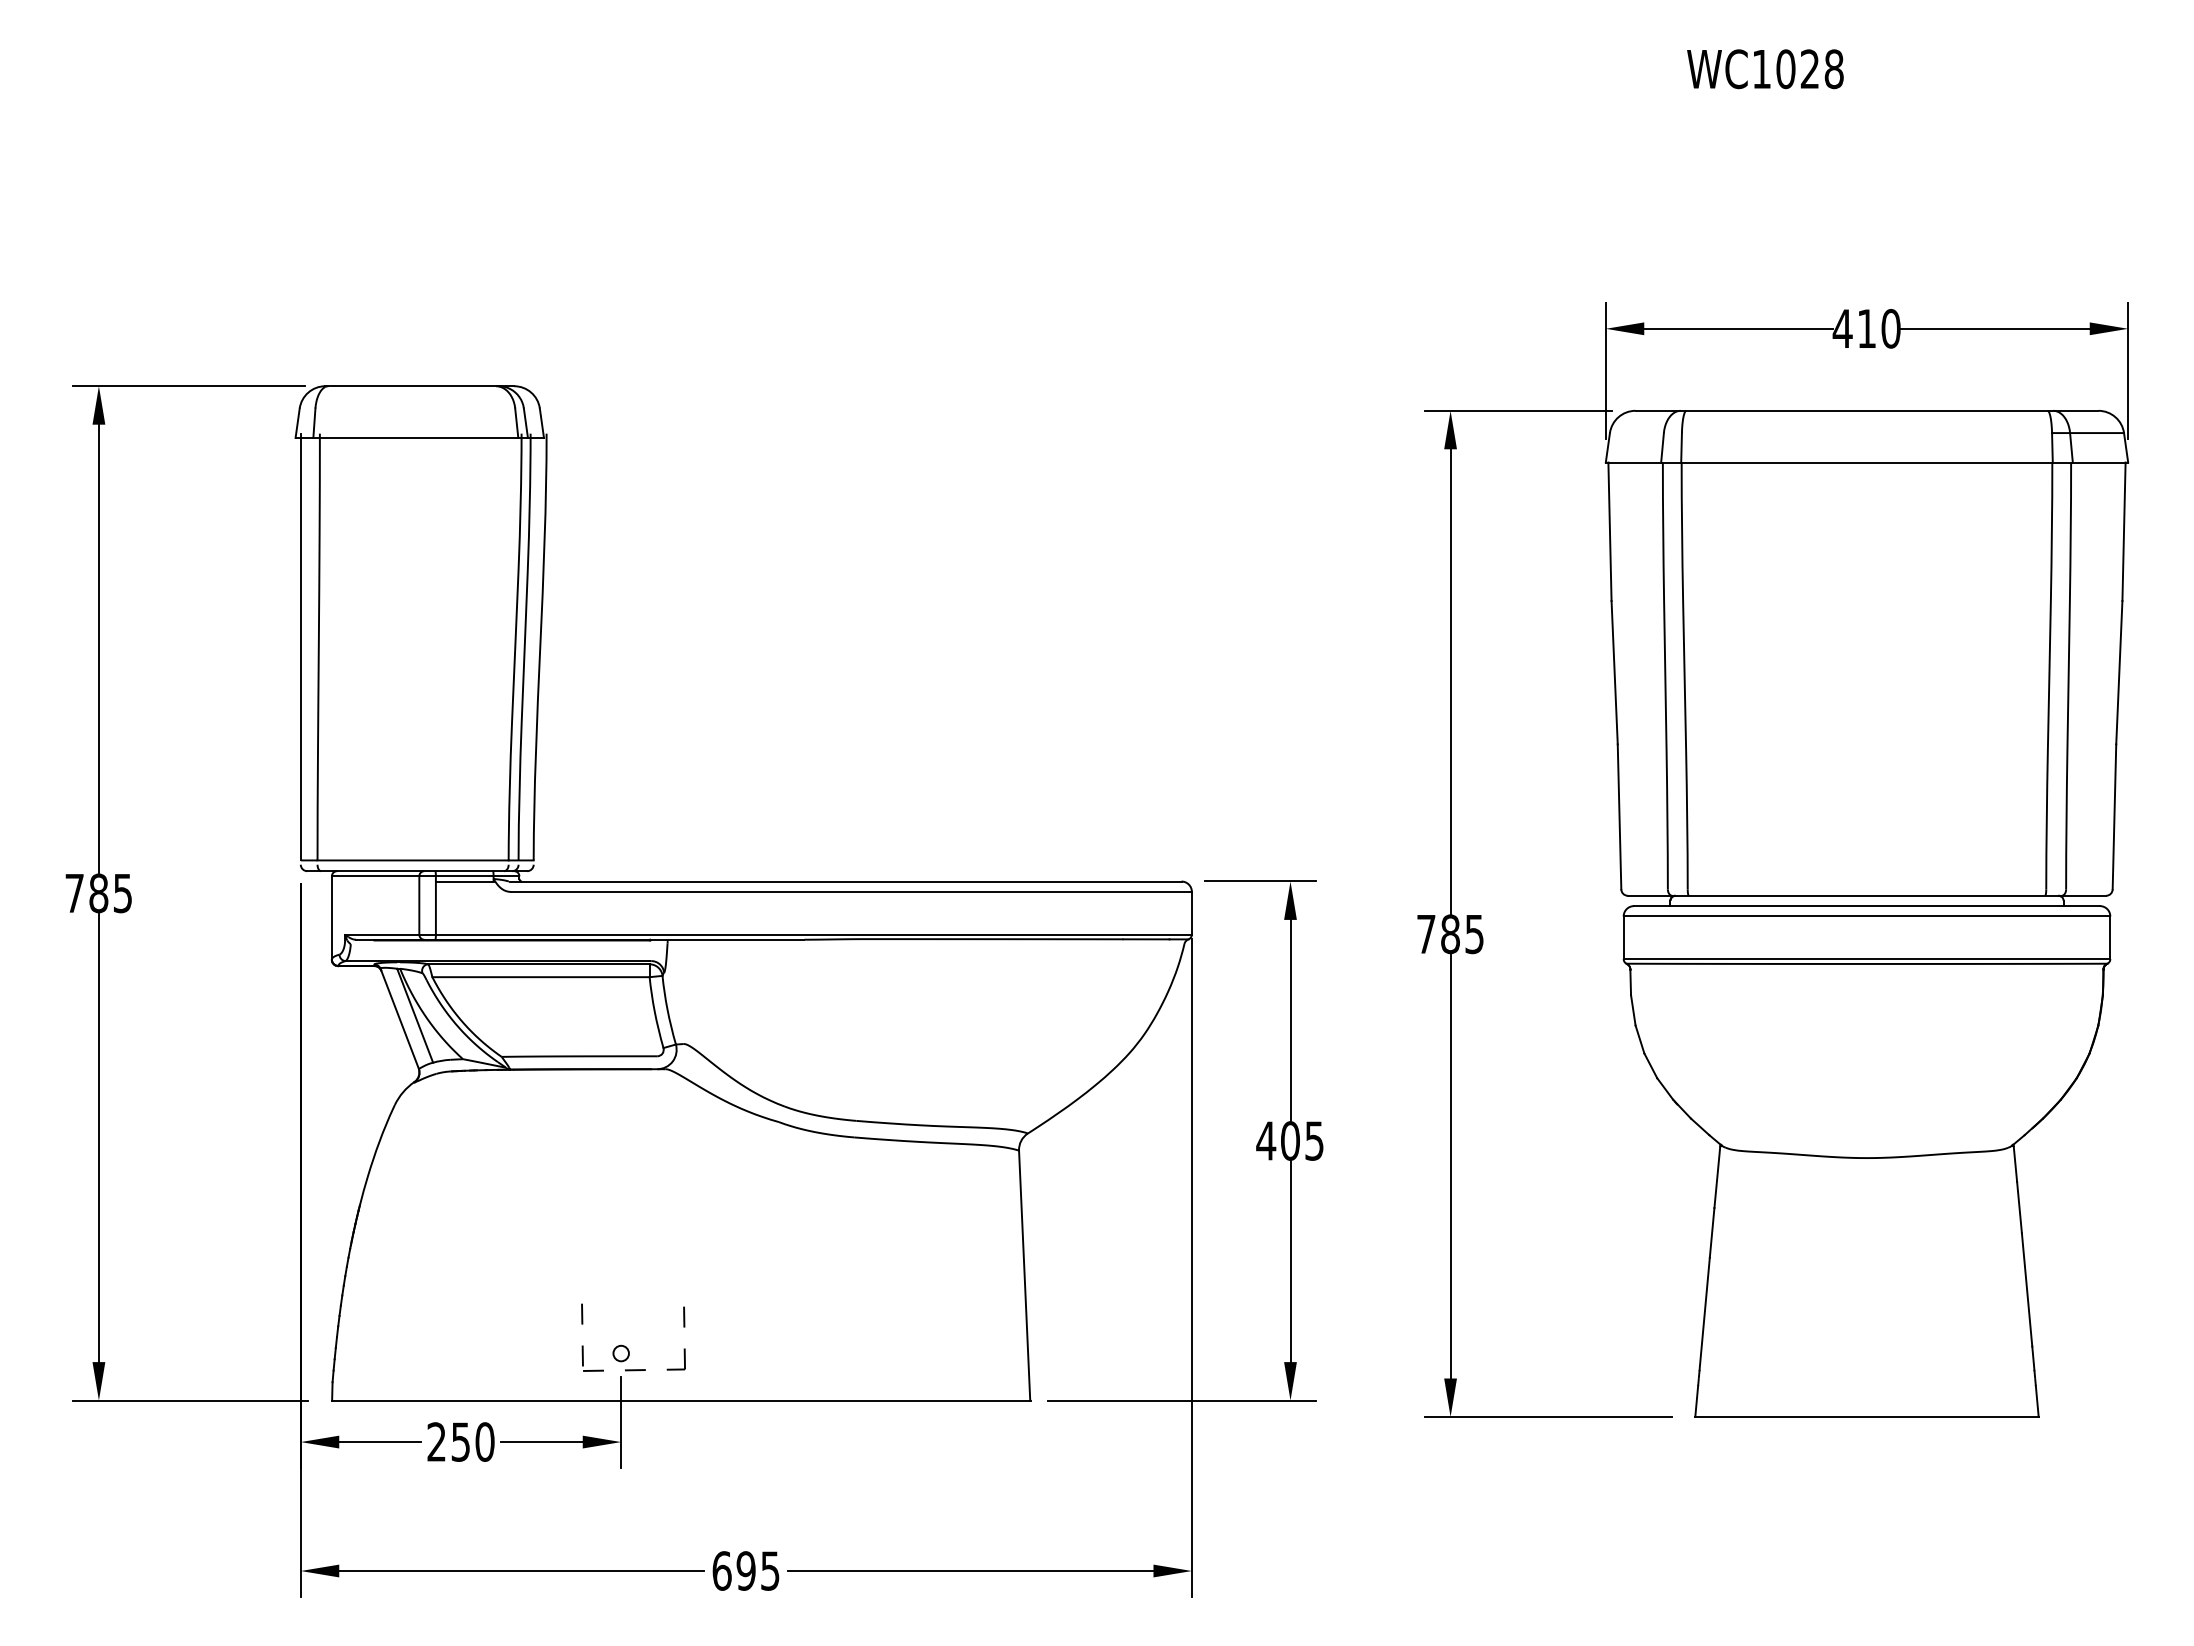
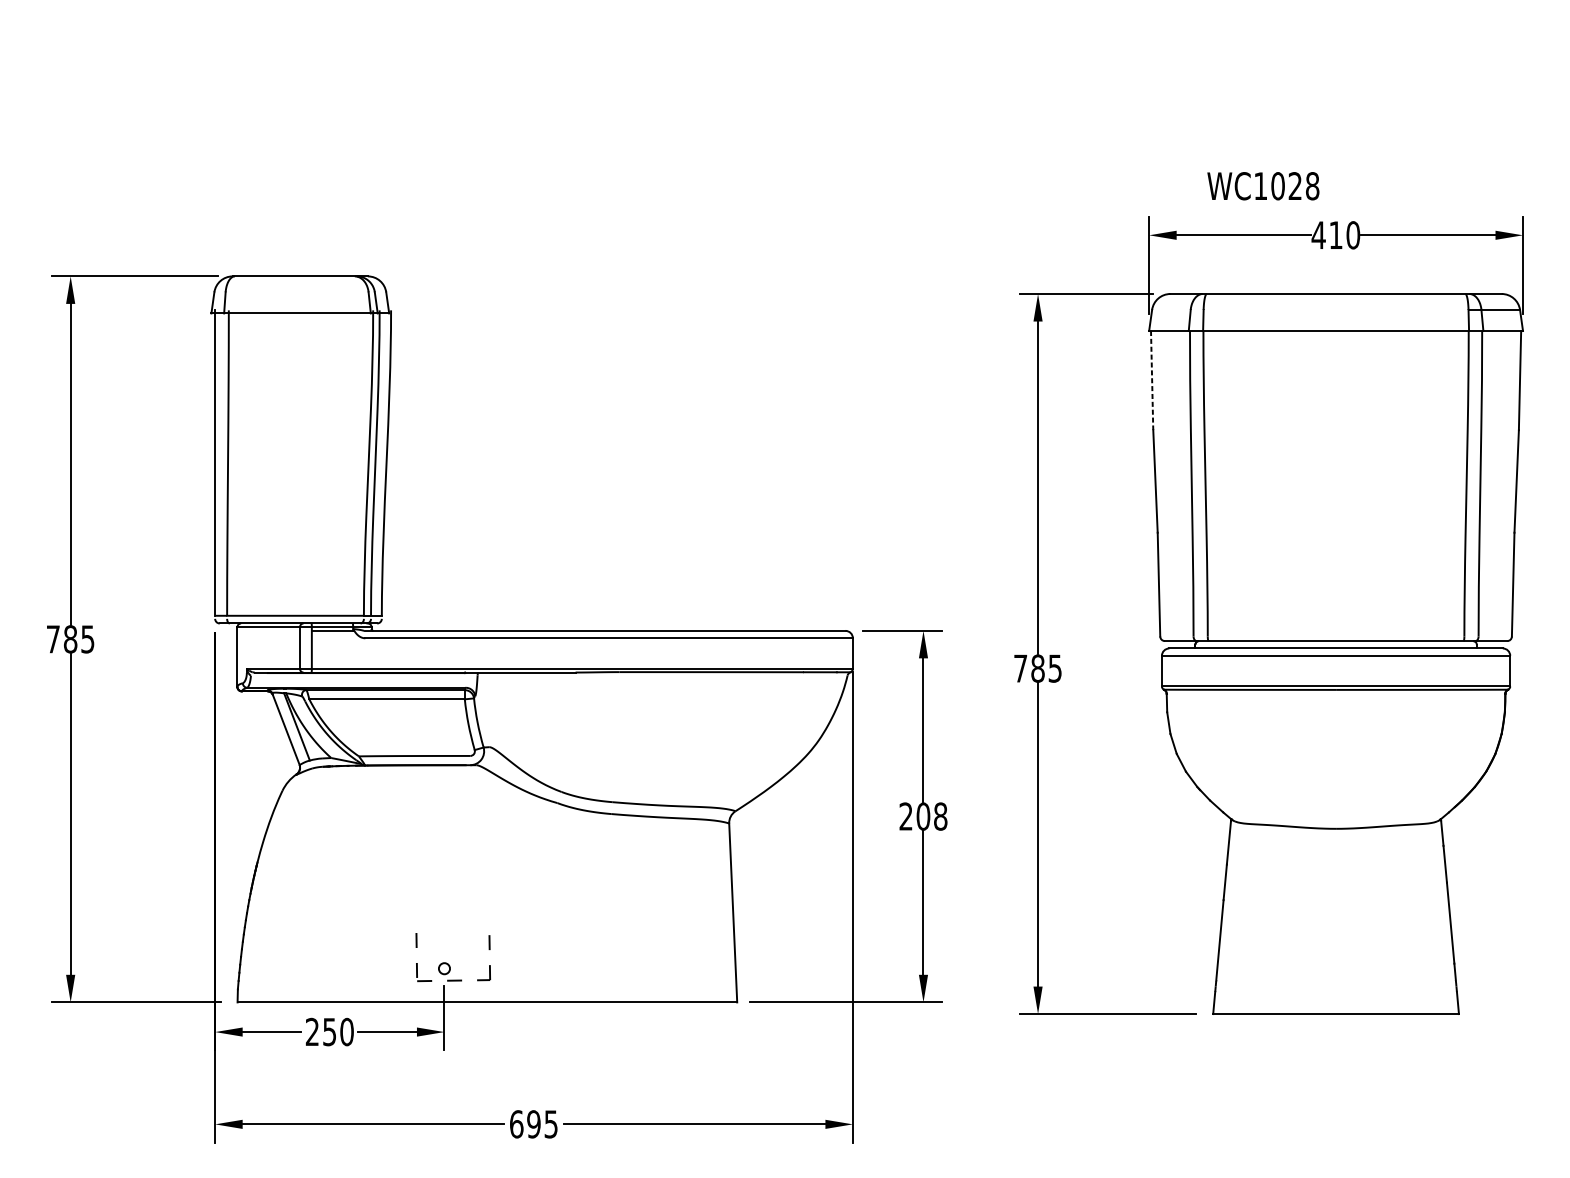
text: (1765, 69) -> (1263, 186), moved
line: (1609, 532) -> (1151, 381), solid -> dashed
text: (1290, 1140) -> (923, 816), 405 -> 208

